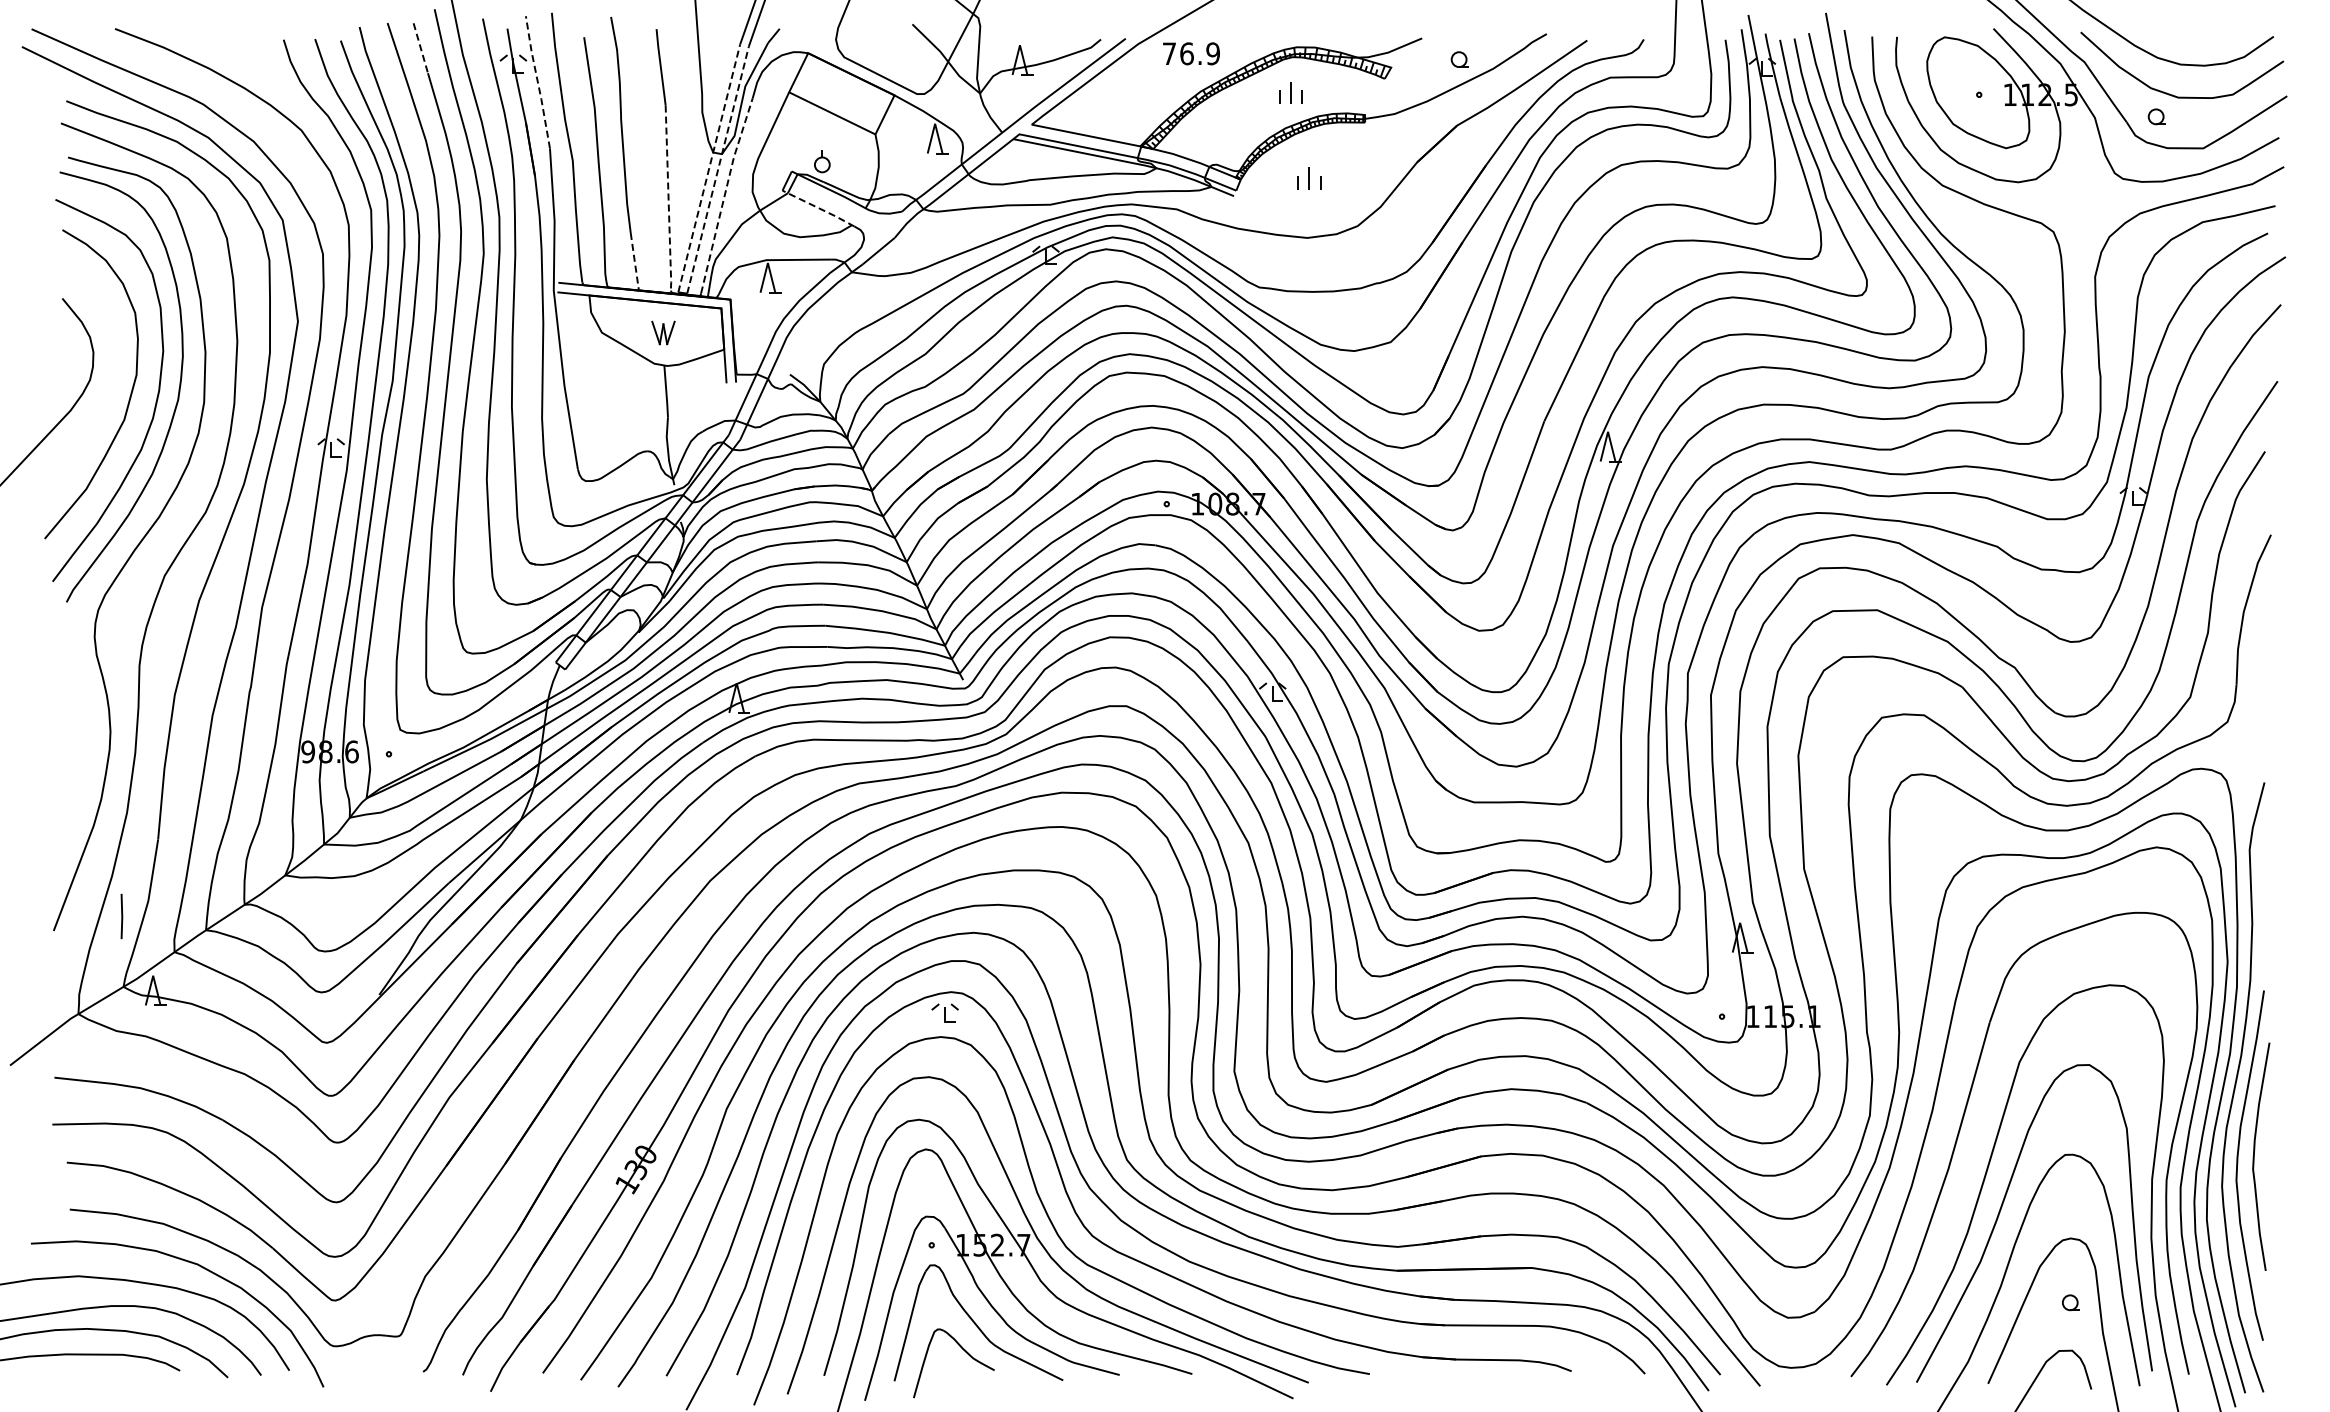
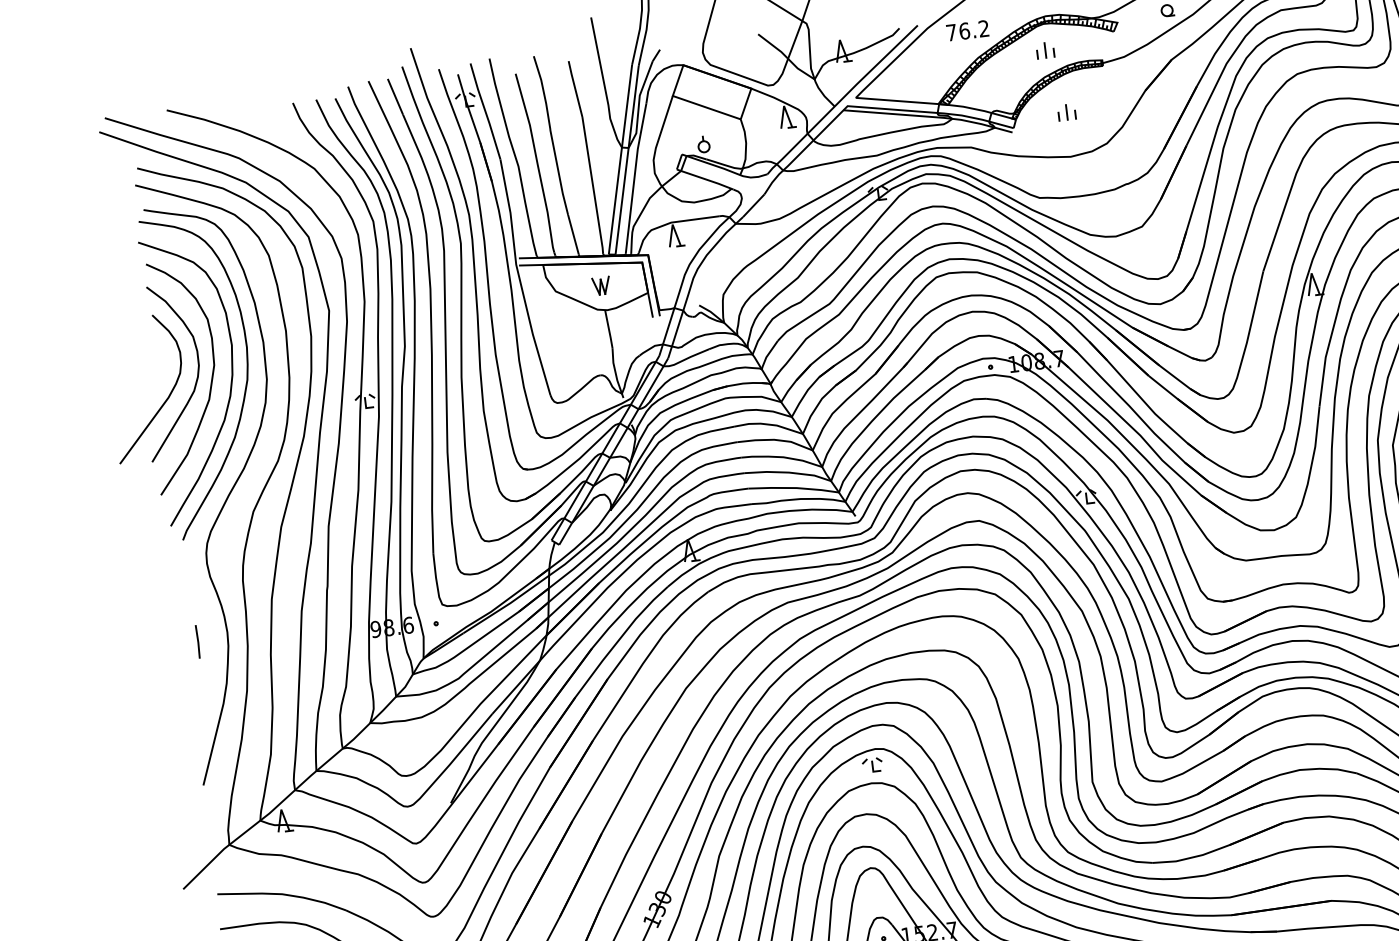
line: (420, 48) -> (395, 97), dashed -> solid
text: (1212, 53) -> (983, 28), 76.9 -> 76.2
line: (537, 81) -> (485, 110), dashed -> solid
line: (709, 168) -> (620, 159), dashed -> solid
line: (718, 169) -> (627, 159), dashed -> solid
line: (724, 194) -> (634, 177), dashed -> solid
line: (668, 199) -> (593, 186), dashed -> solid
line: (819, 208) -> (705, 179), dashed -> solid
line: (634, 260) -> (573, 234), dashed -> solid
curve: (112, 384) -> (197, 374), added
line: (121, 916) -> (197, 641), moved

